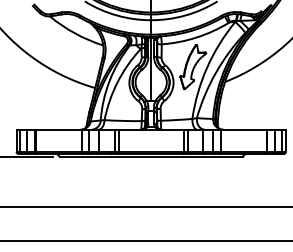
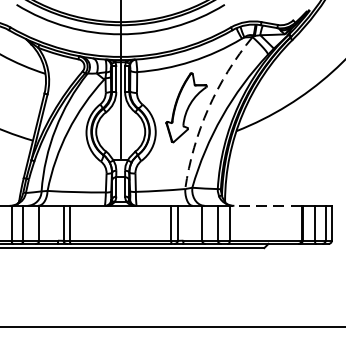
arc: (207, 67) -> (208, 108), solid -> dashed
line: (243, 129) -> (265, 205), solid -> dashed

